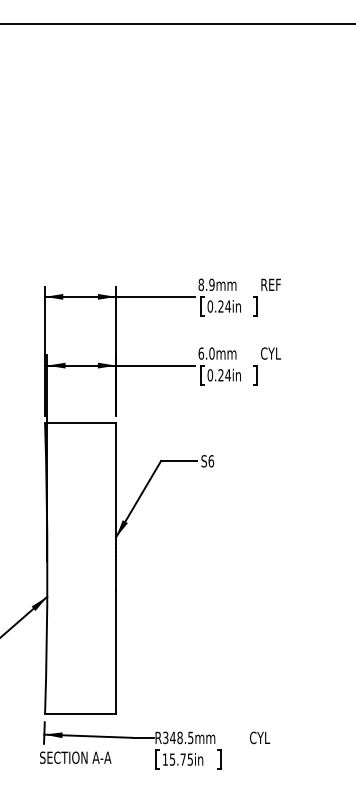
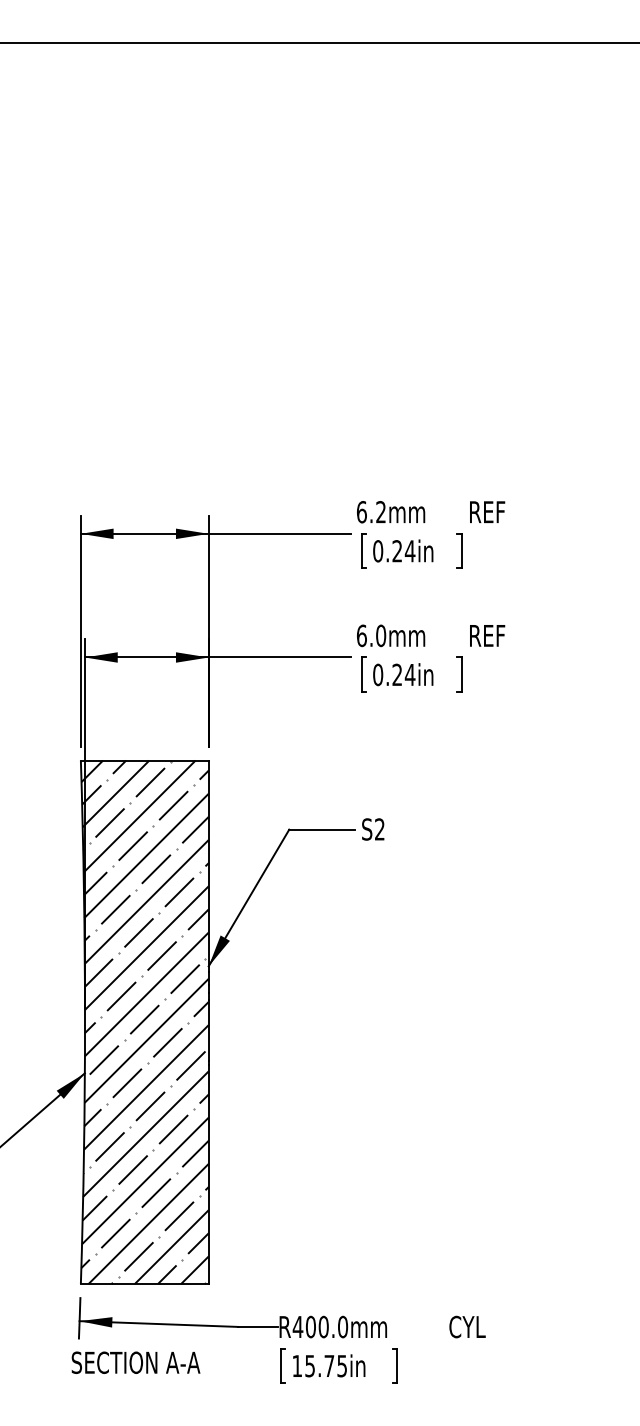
text: (206, 284) -> (371, 511), 8.9mm -> 6.2mm
text: (271, 353) -> (488, 635), CYL -> REF
text: (211, 461) -> (380, 829), S6 -> S2
hatch: (80, 567) -> (144, 1020), added
text: (177, 737) -> (319, 1326), R348.5mm -> R400.0mm

